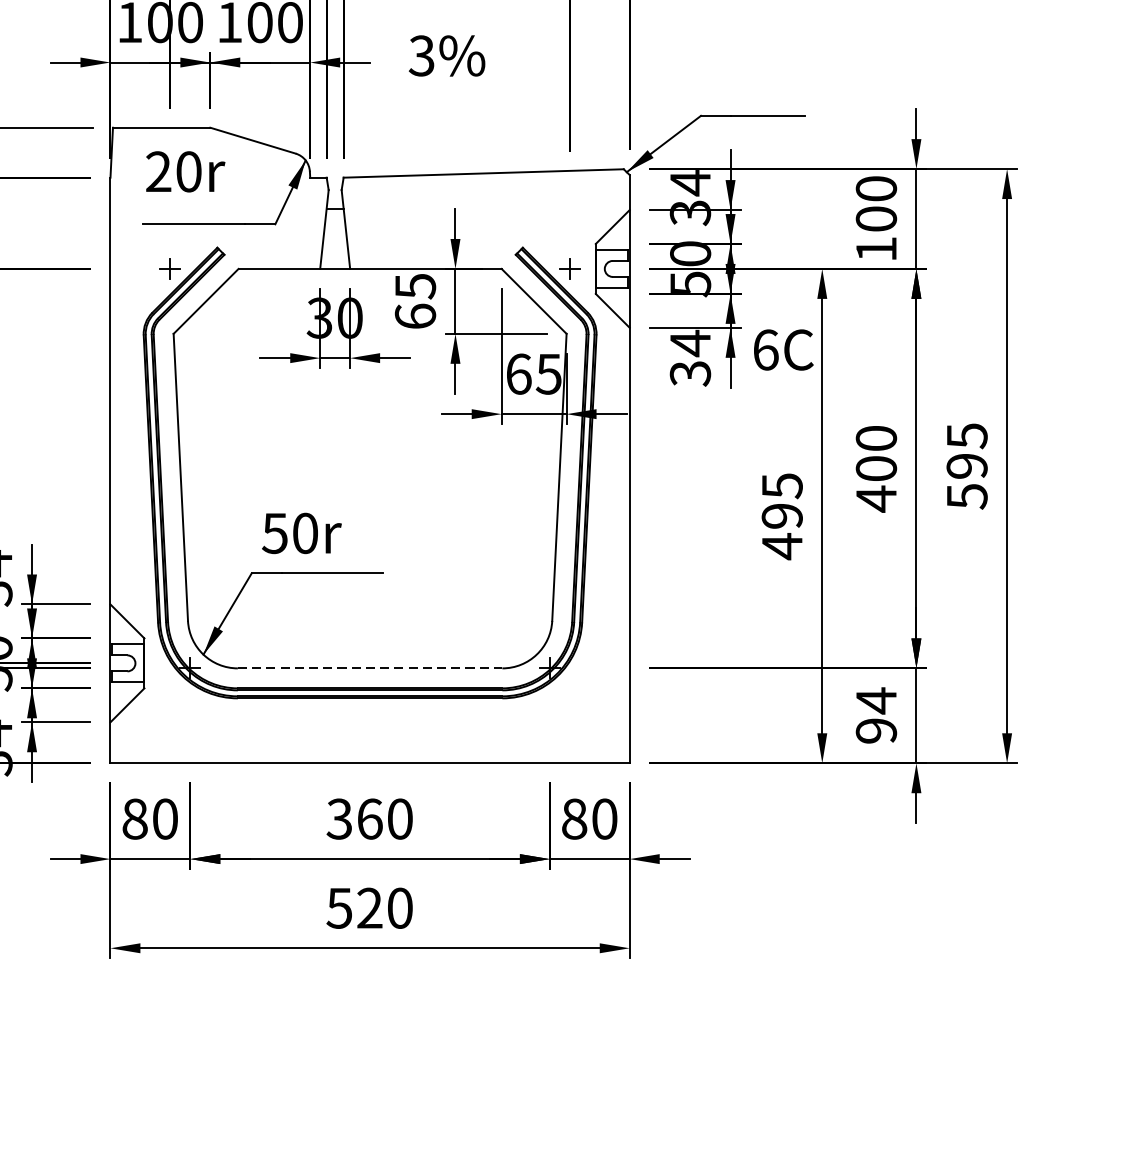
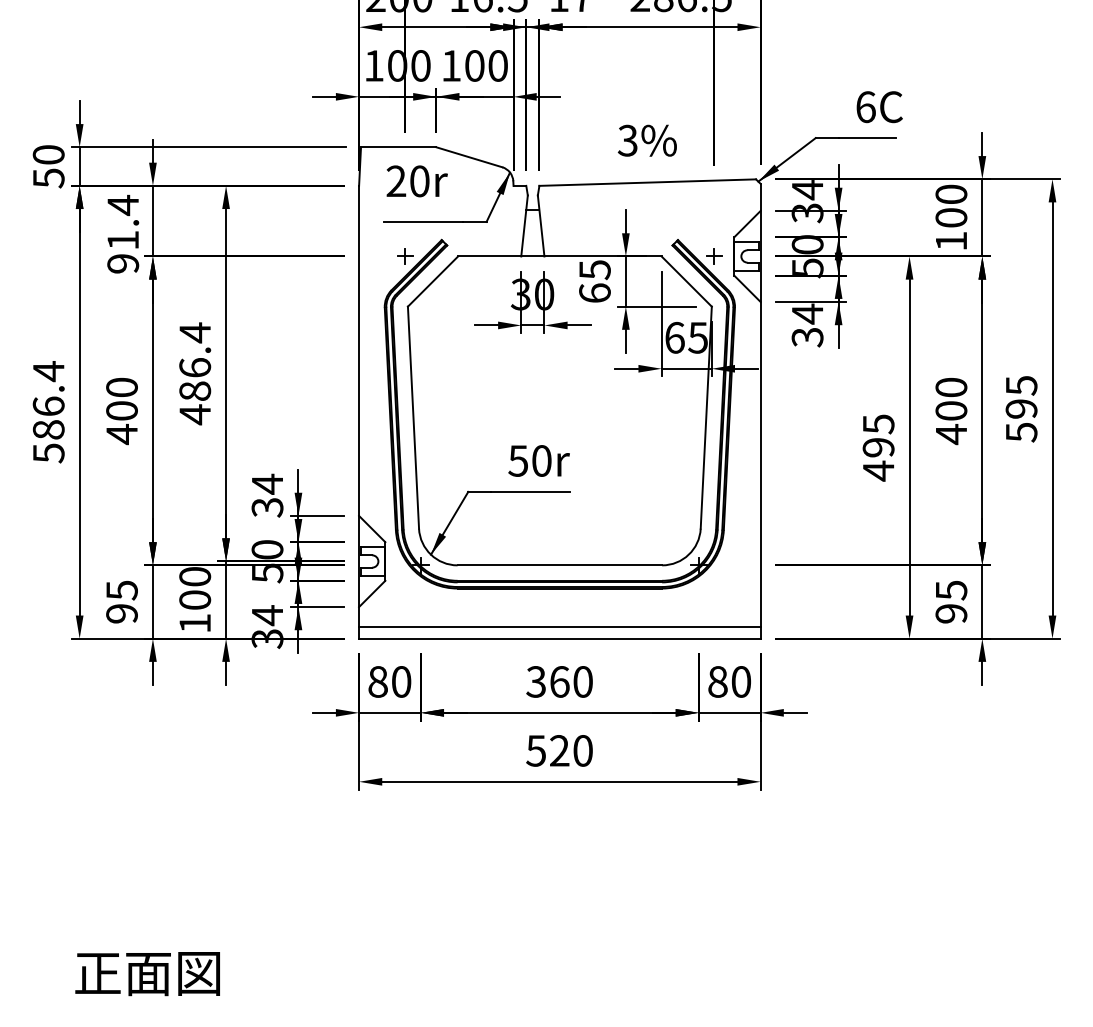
text: (445, 55) -> (646, 140), moved
text: (783, 350) -> (879, 107), moved
text: (301, 532) -> (538, 460), moved
line: (370, 668) -> (560, 565), dashed -> solid
text: (876, 700) -> (951, 590), 94 -> 95
line: (369, 748) -> (559, 627), added

